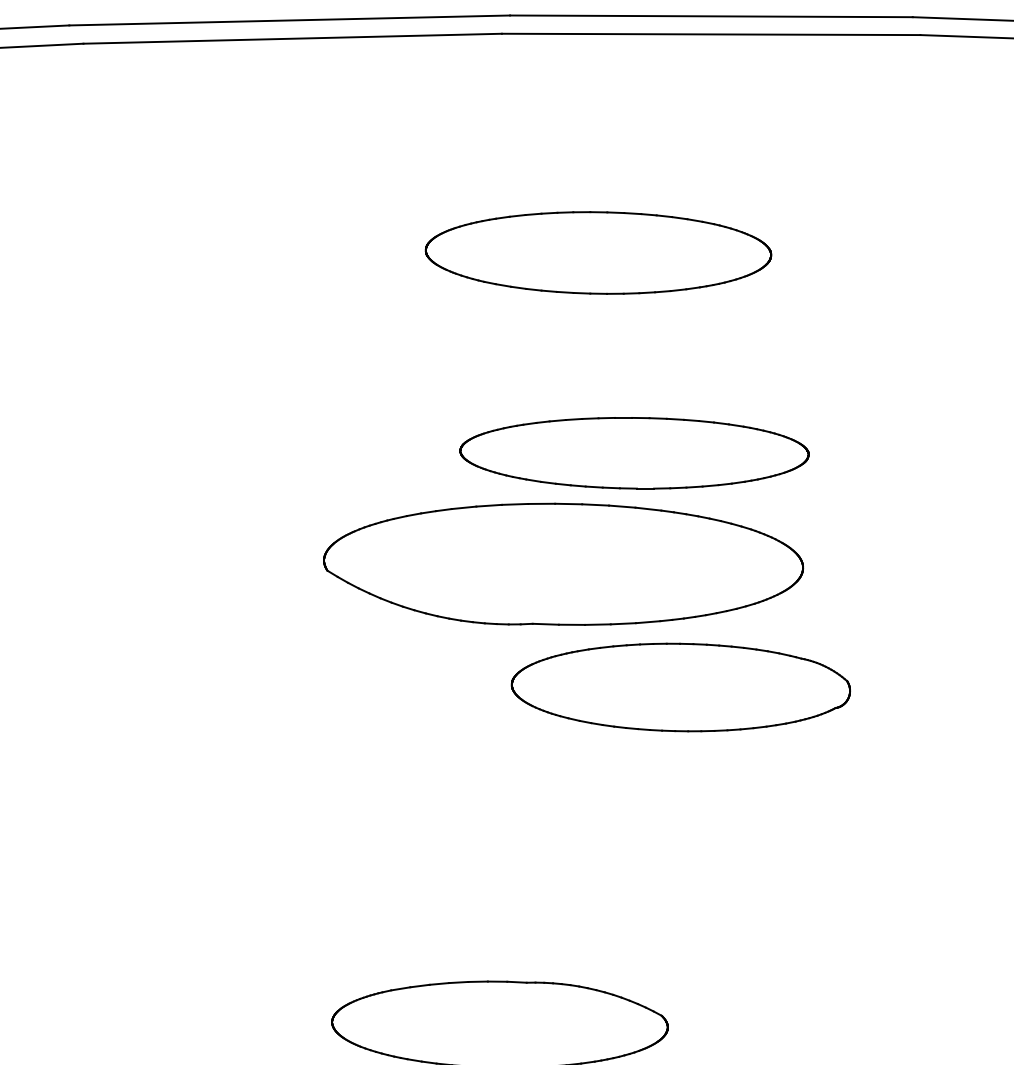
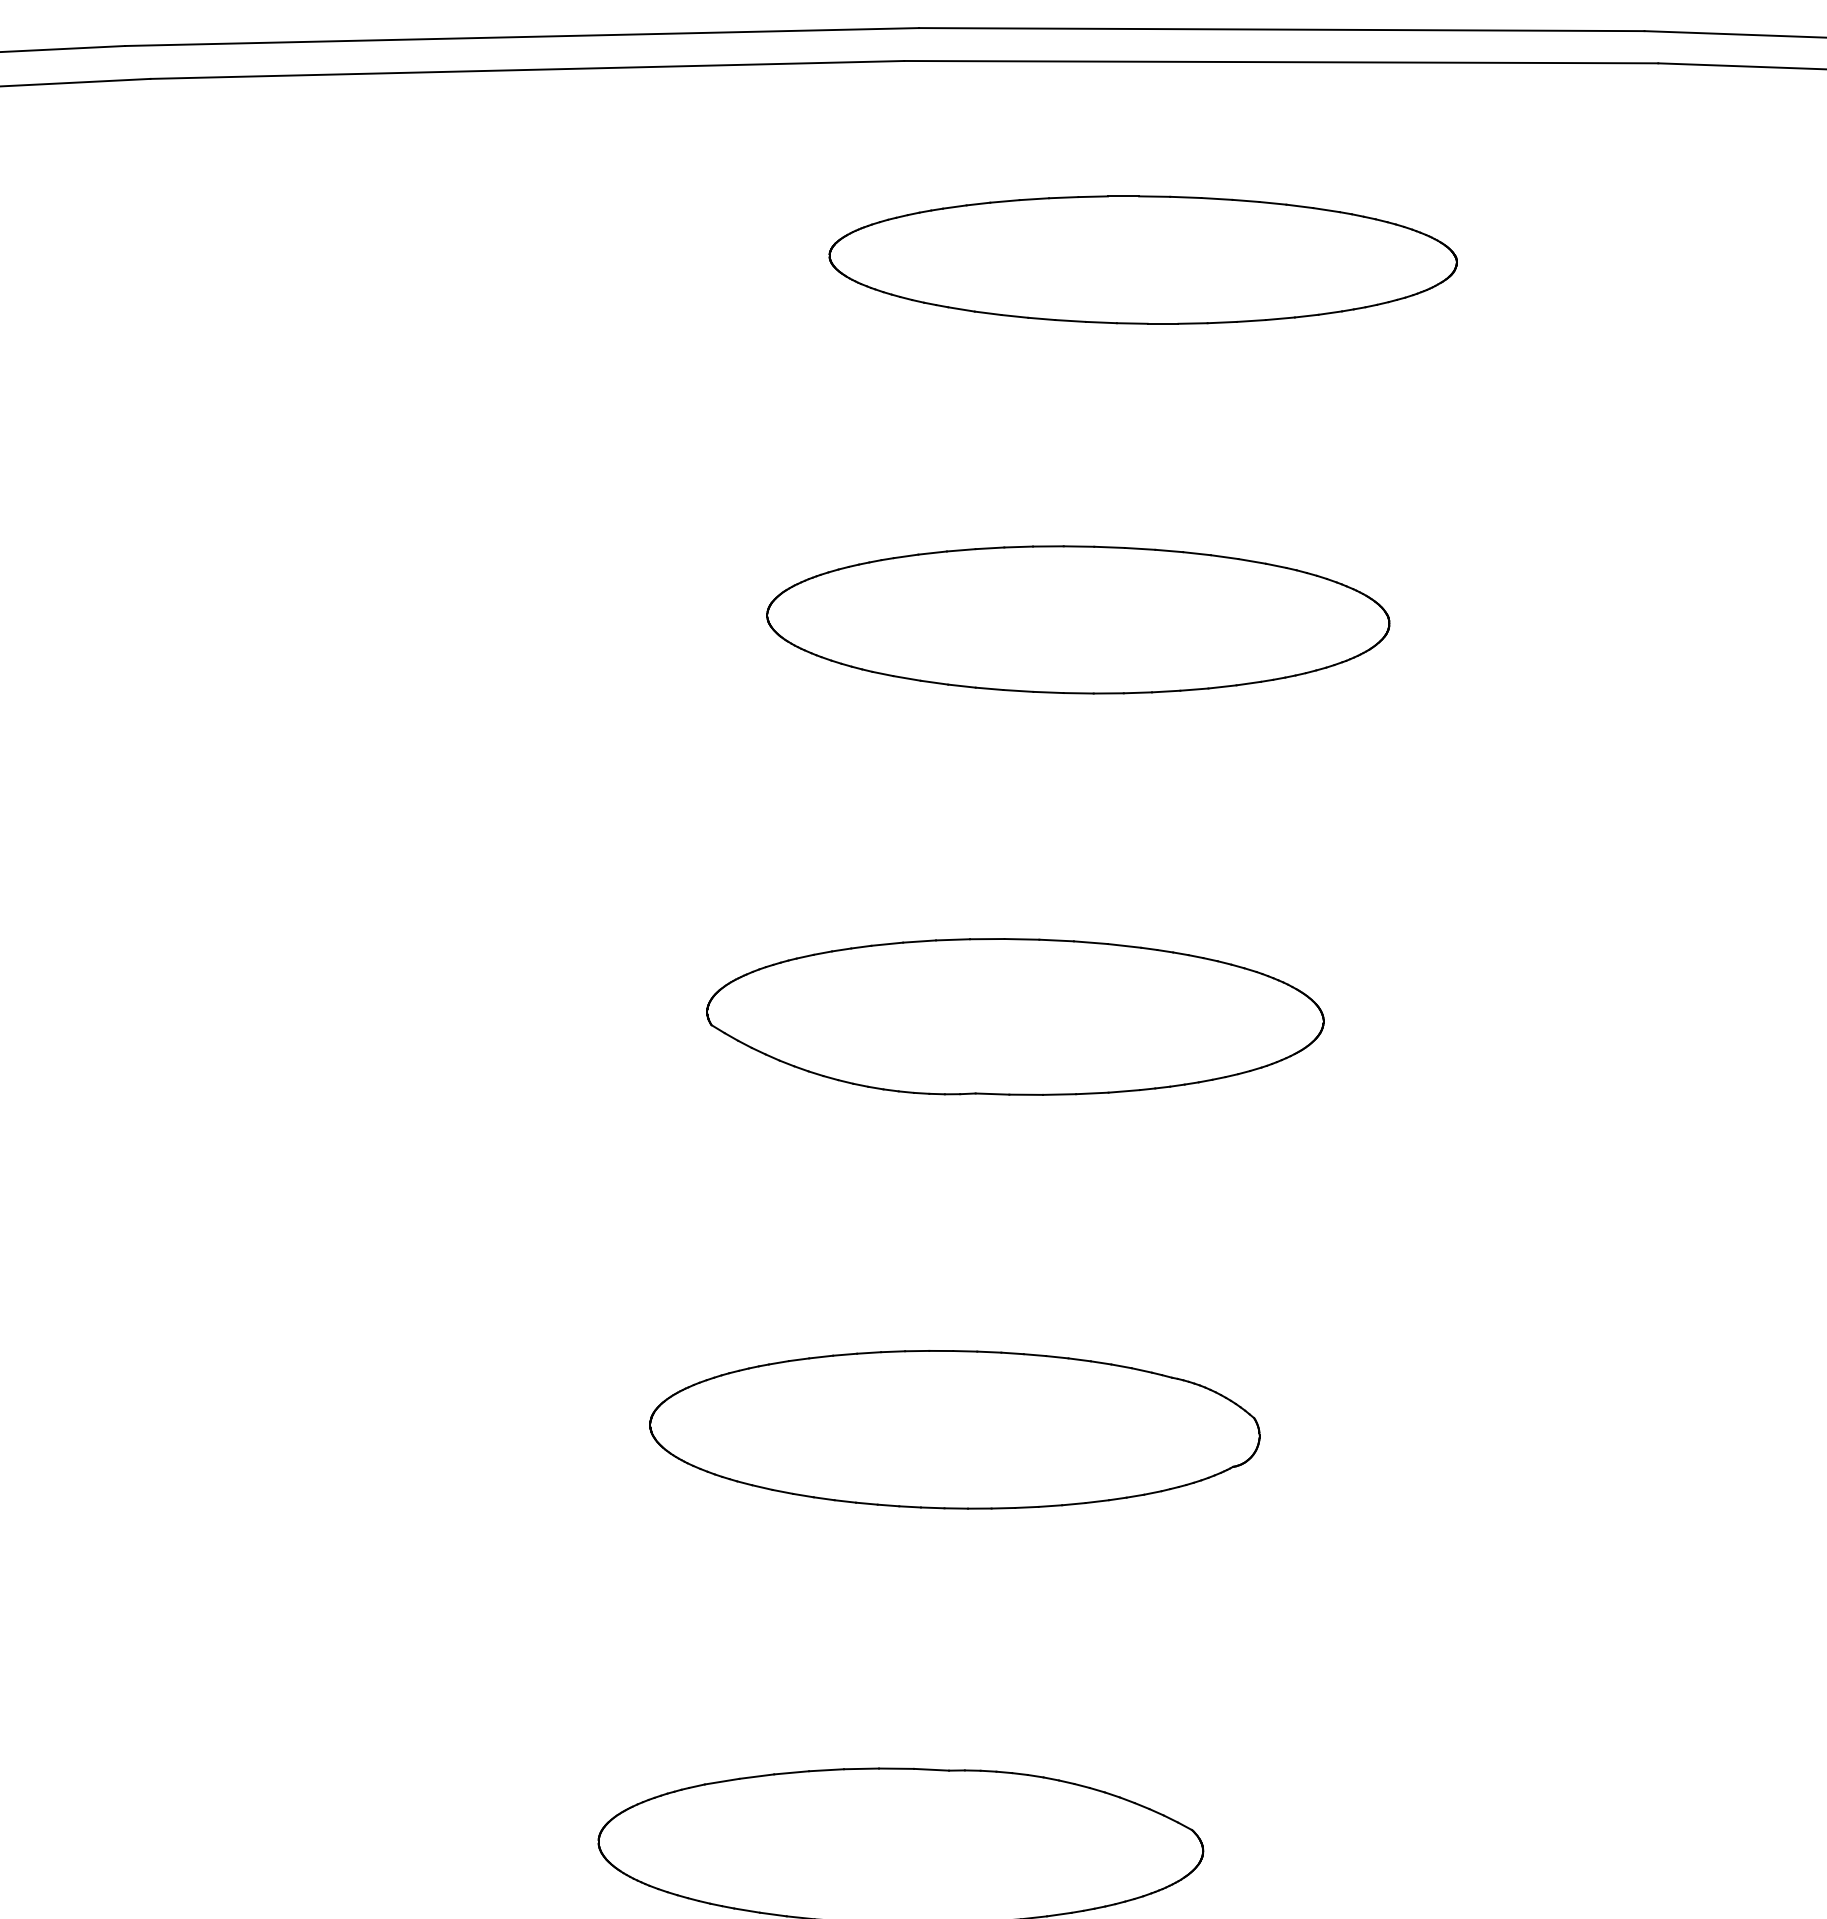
part: (598, 252) -> (1078, 618), moved
part: (634, 453) -> (1143, 260), moved
part: (563, 564) -> (1015, 1017), size x0.71
part: (680, 687) -> (954, 1429), moved

